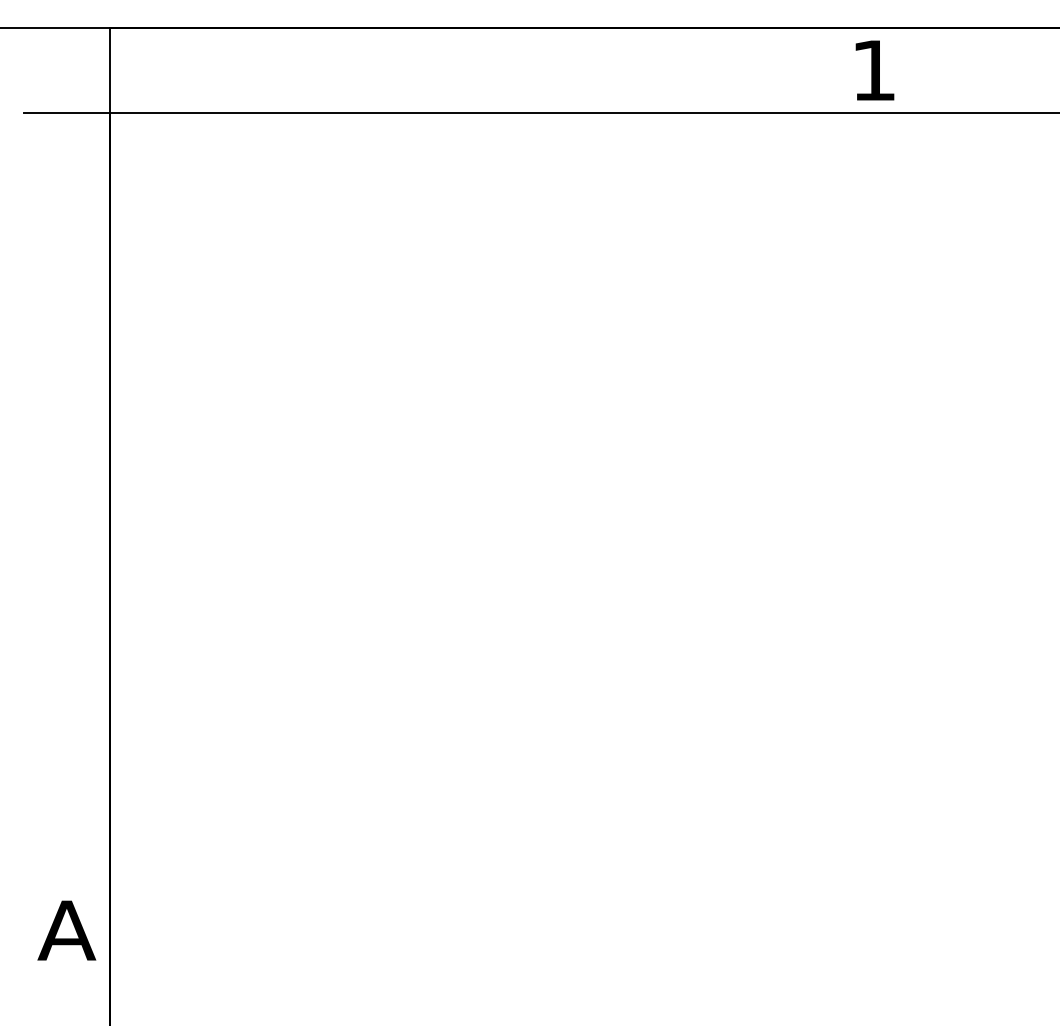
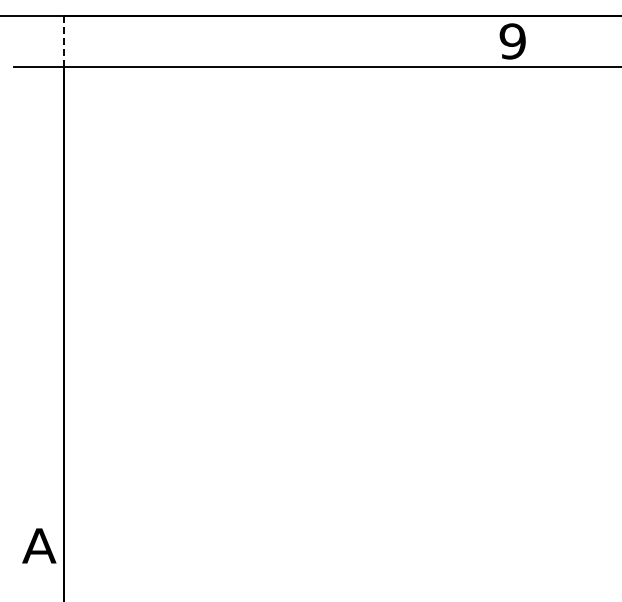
line: (109, 68) -> (64, 40), solid -> dashed
text: (873, 70) -> (512, 41), 1 -> 9

